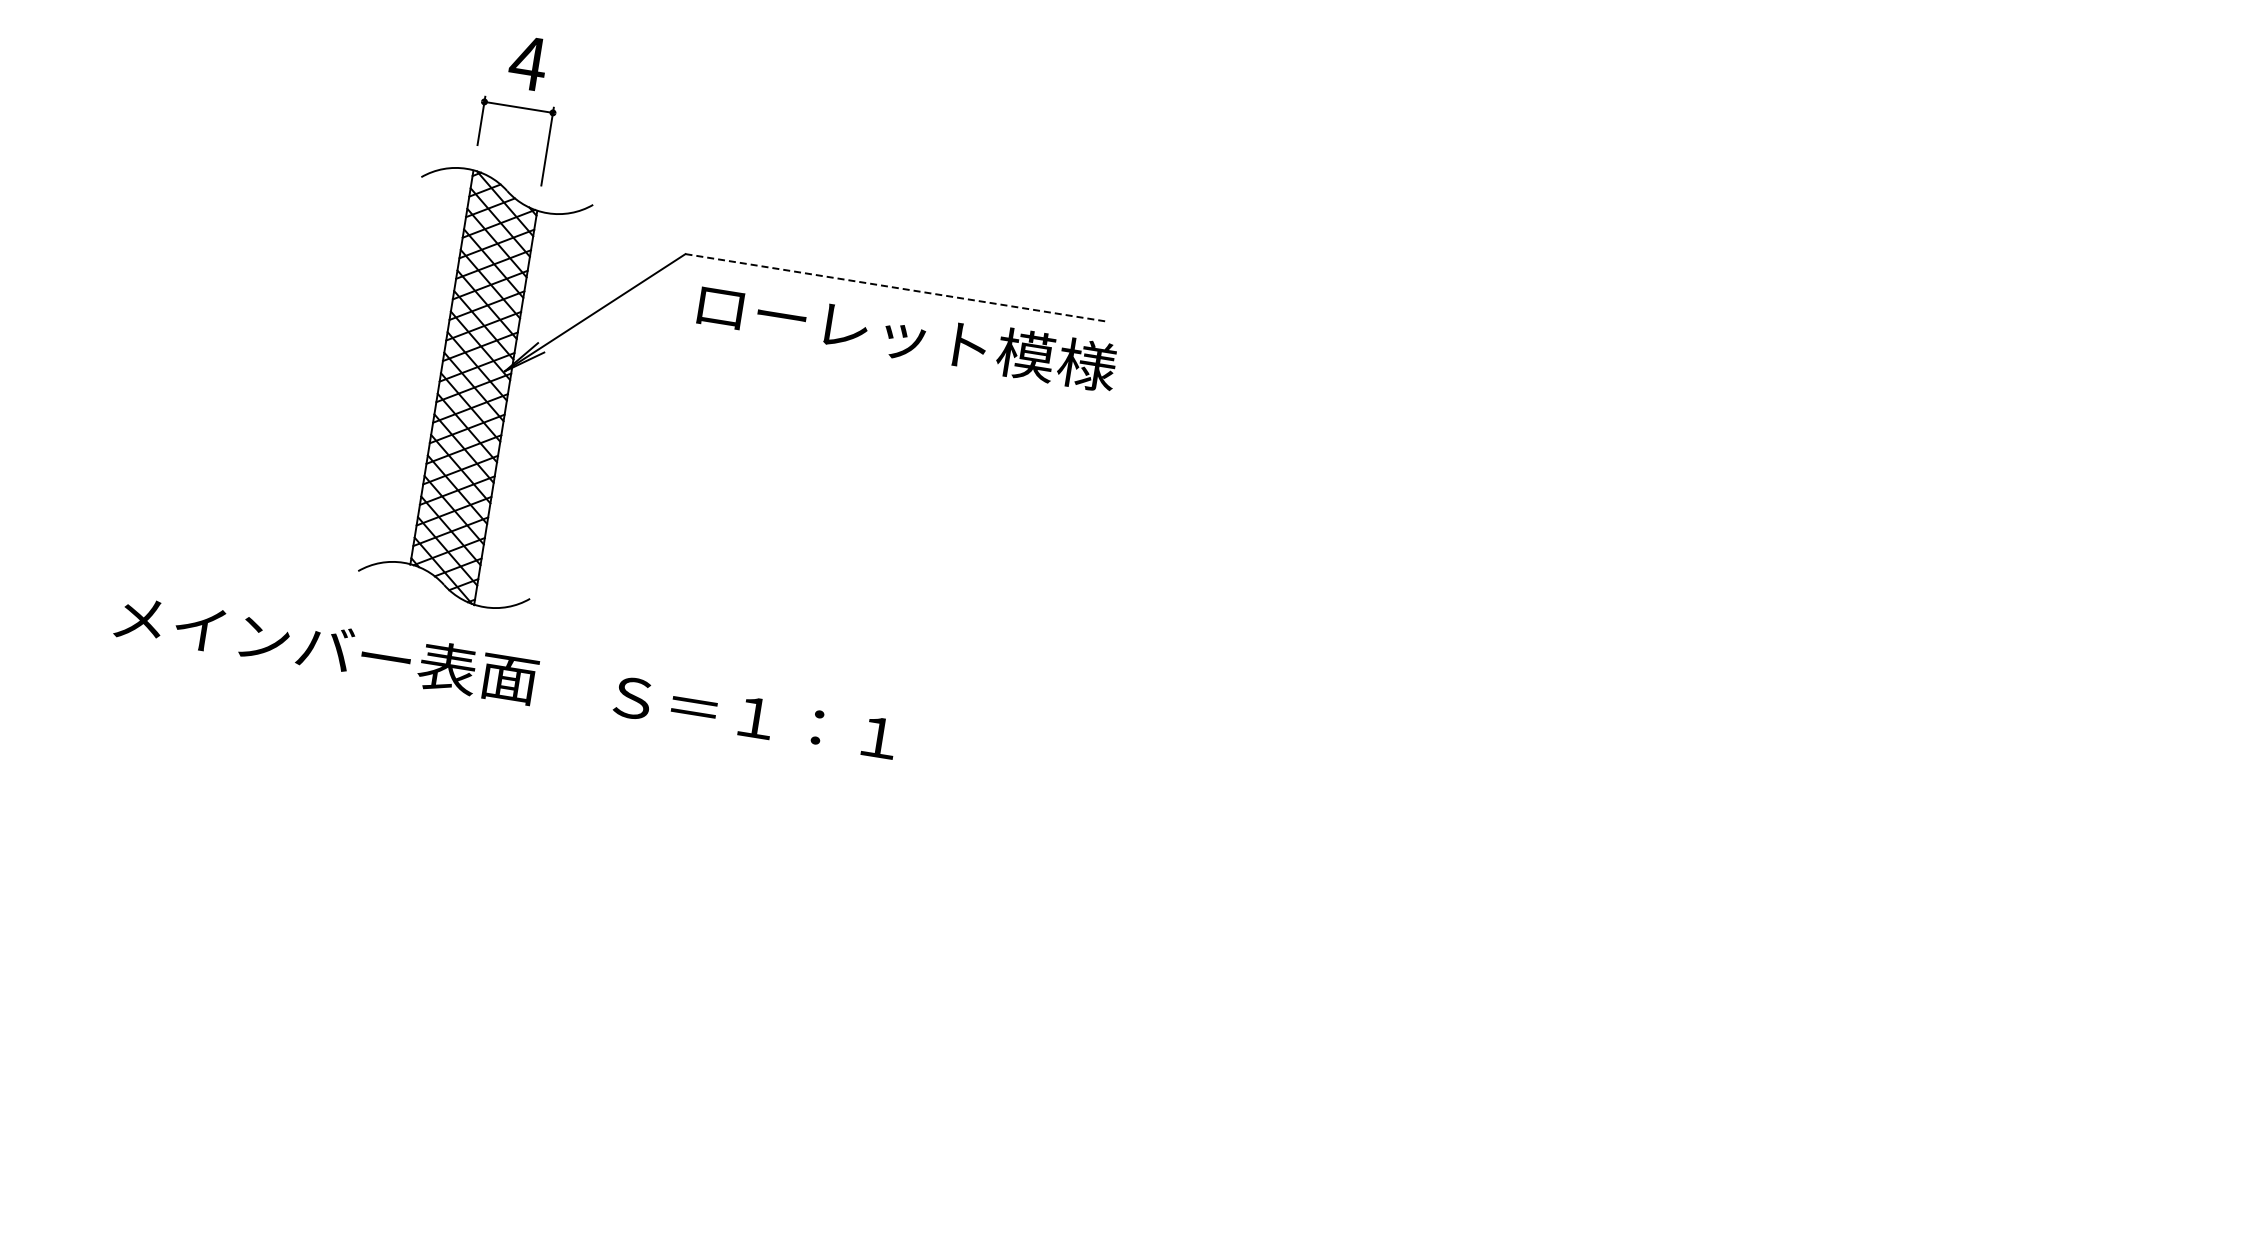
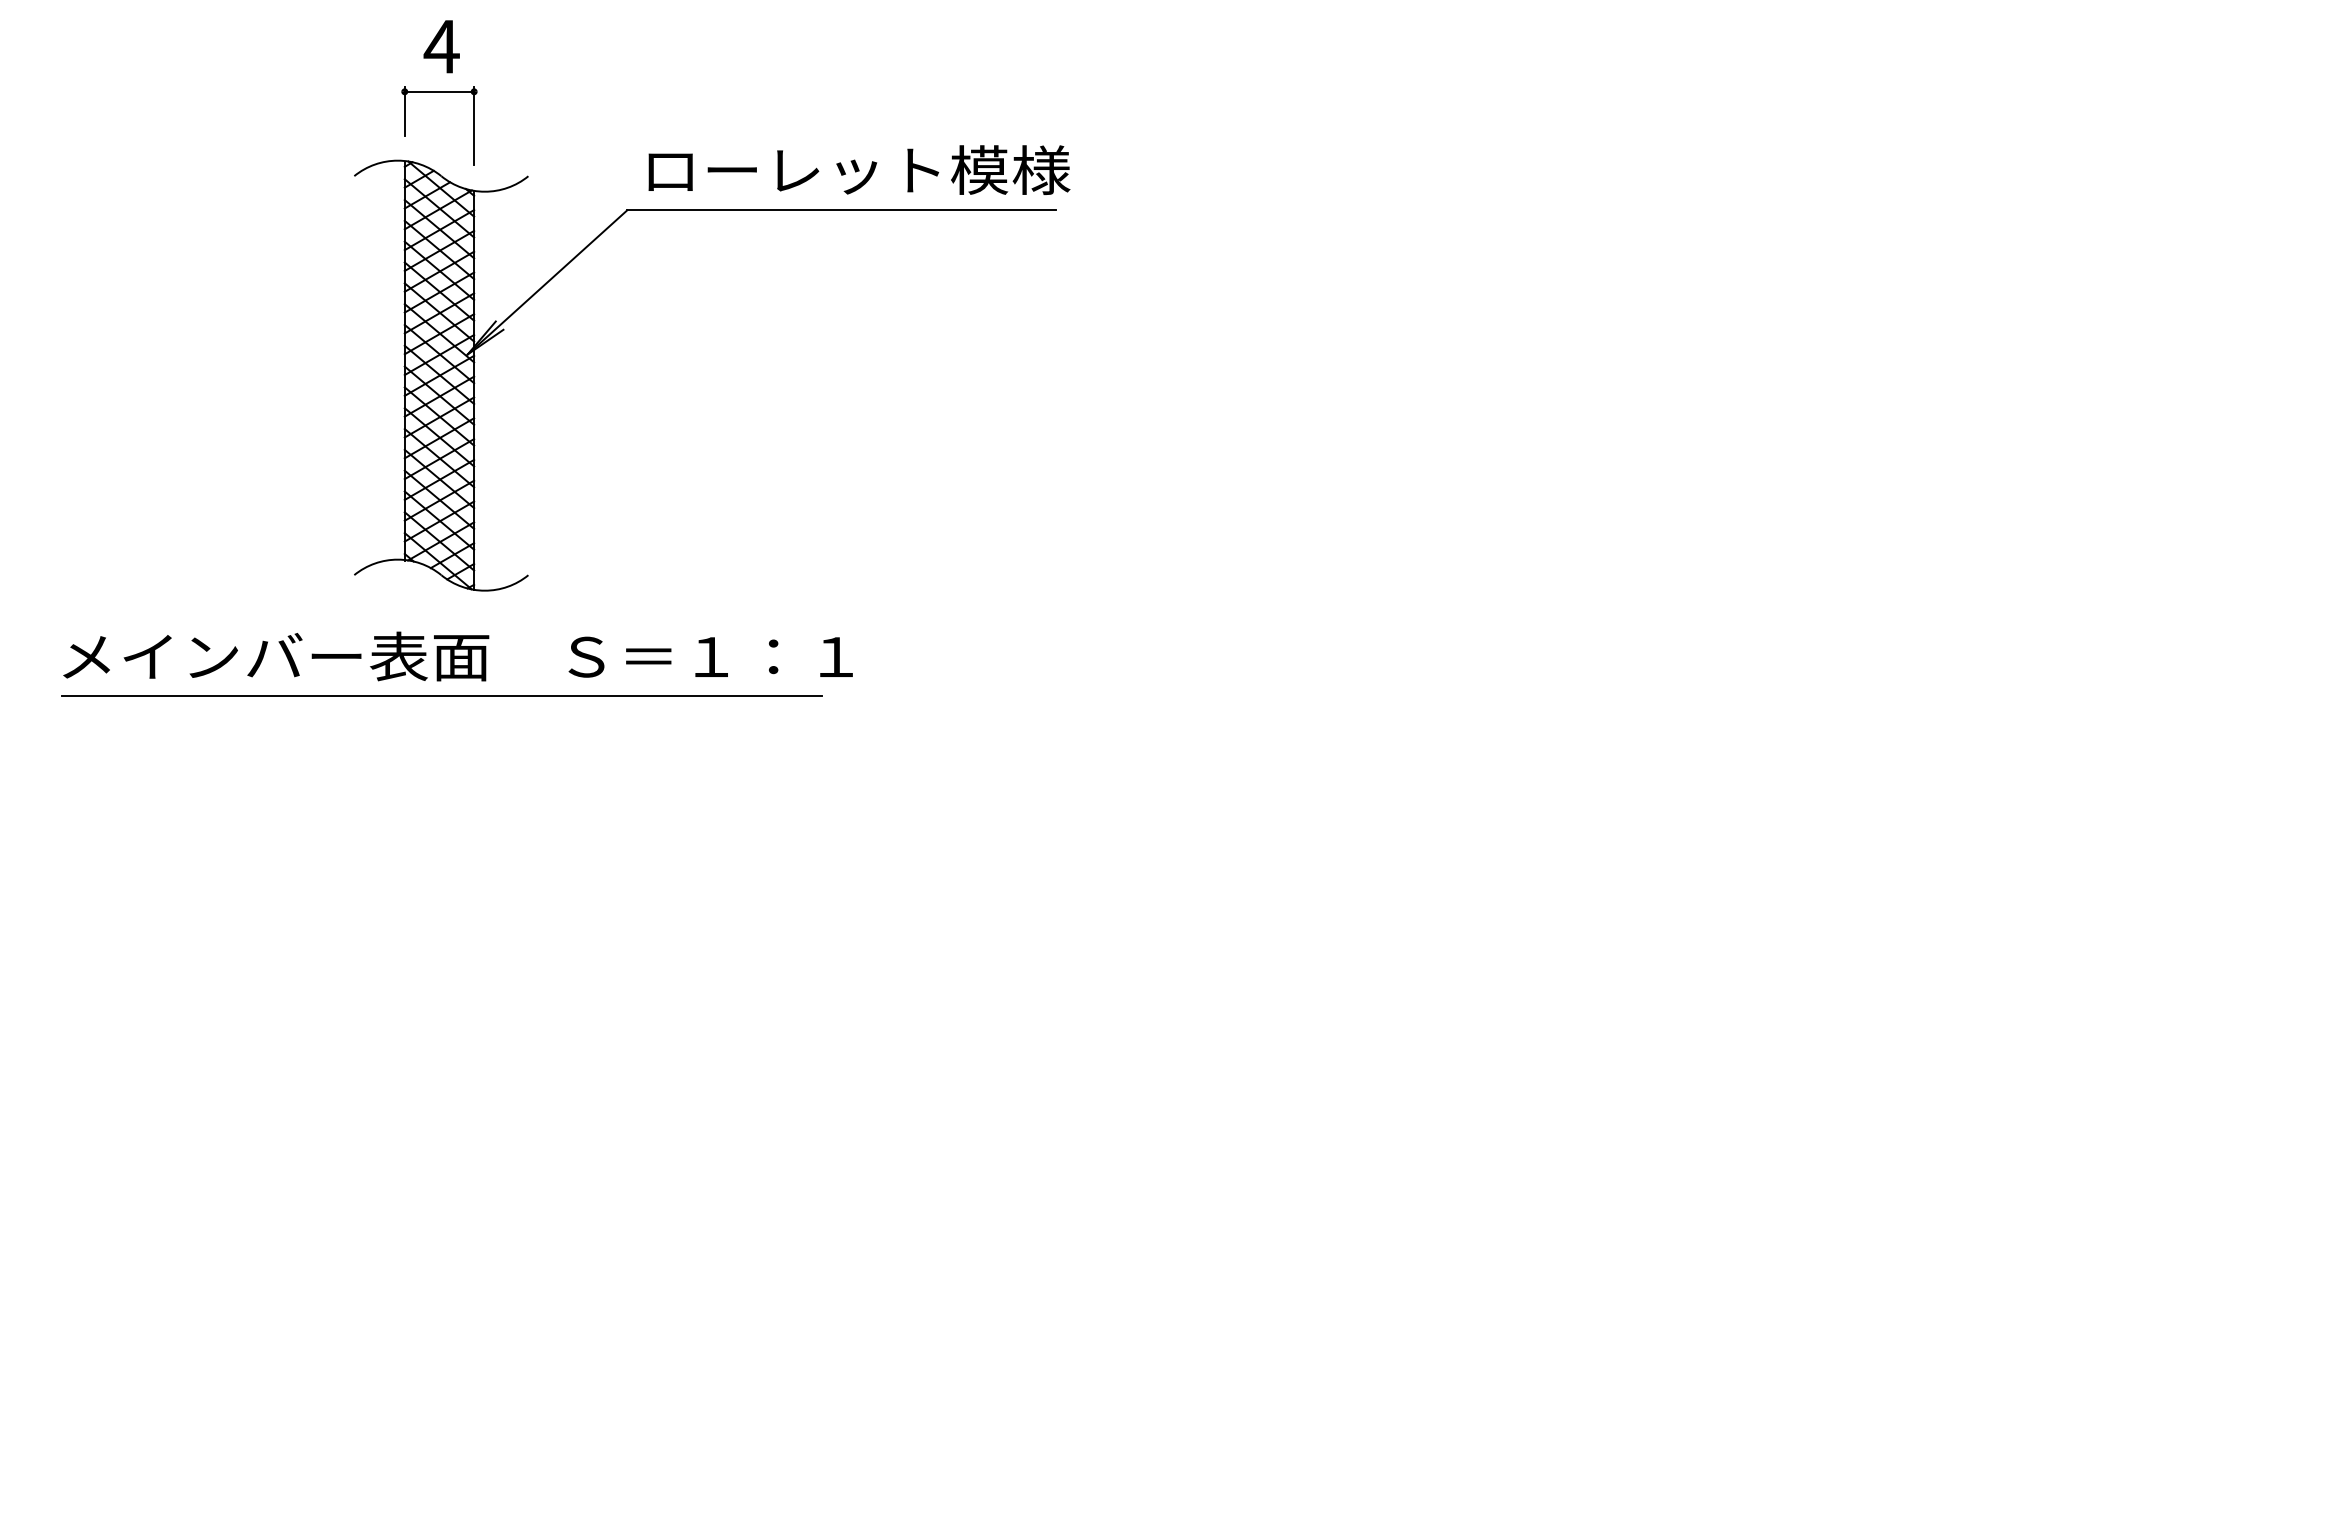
line: (897, 288) -> (842, 210), dashed -> solid
text: (907, 335) -> (859, 169), moved
text: (505, 677) -> (457, 656), moved
line: (425, 704) -> (441, 696), added

